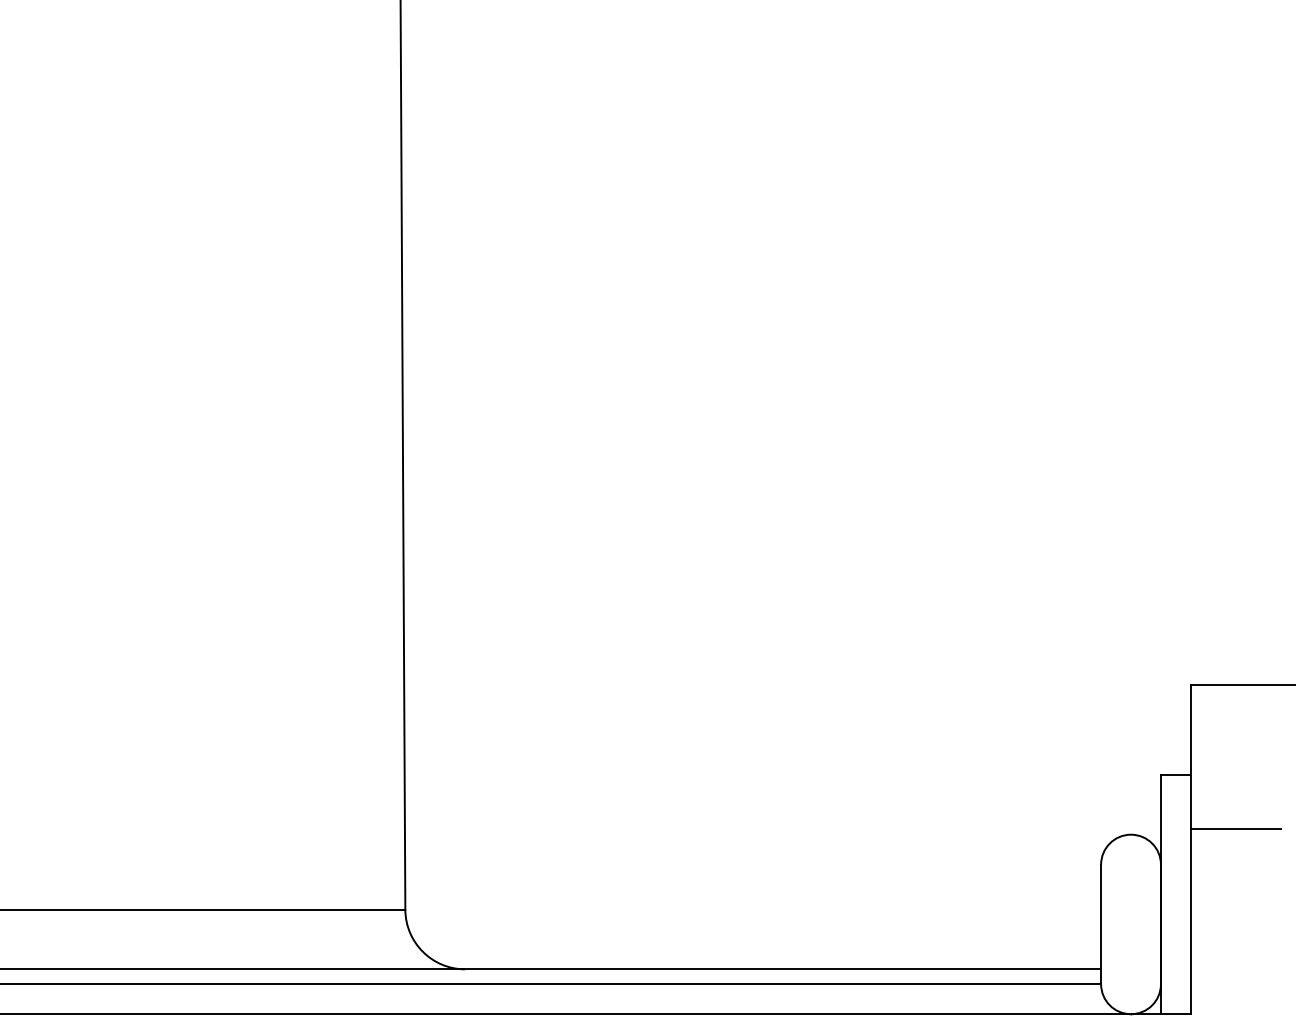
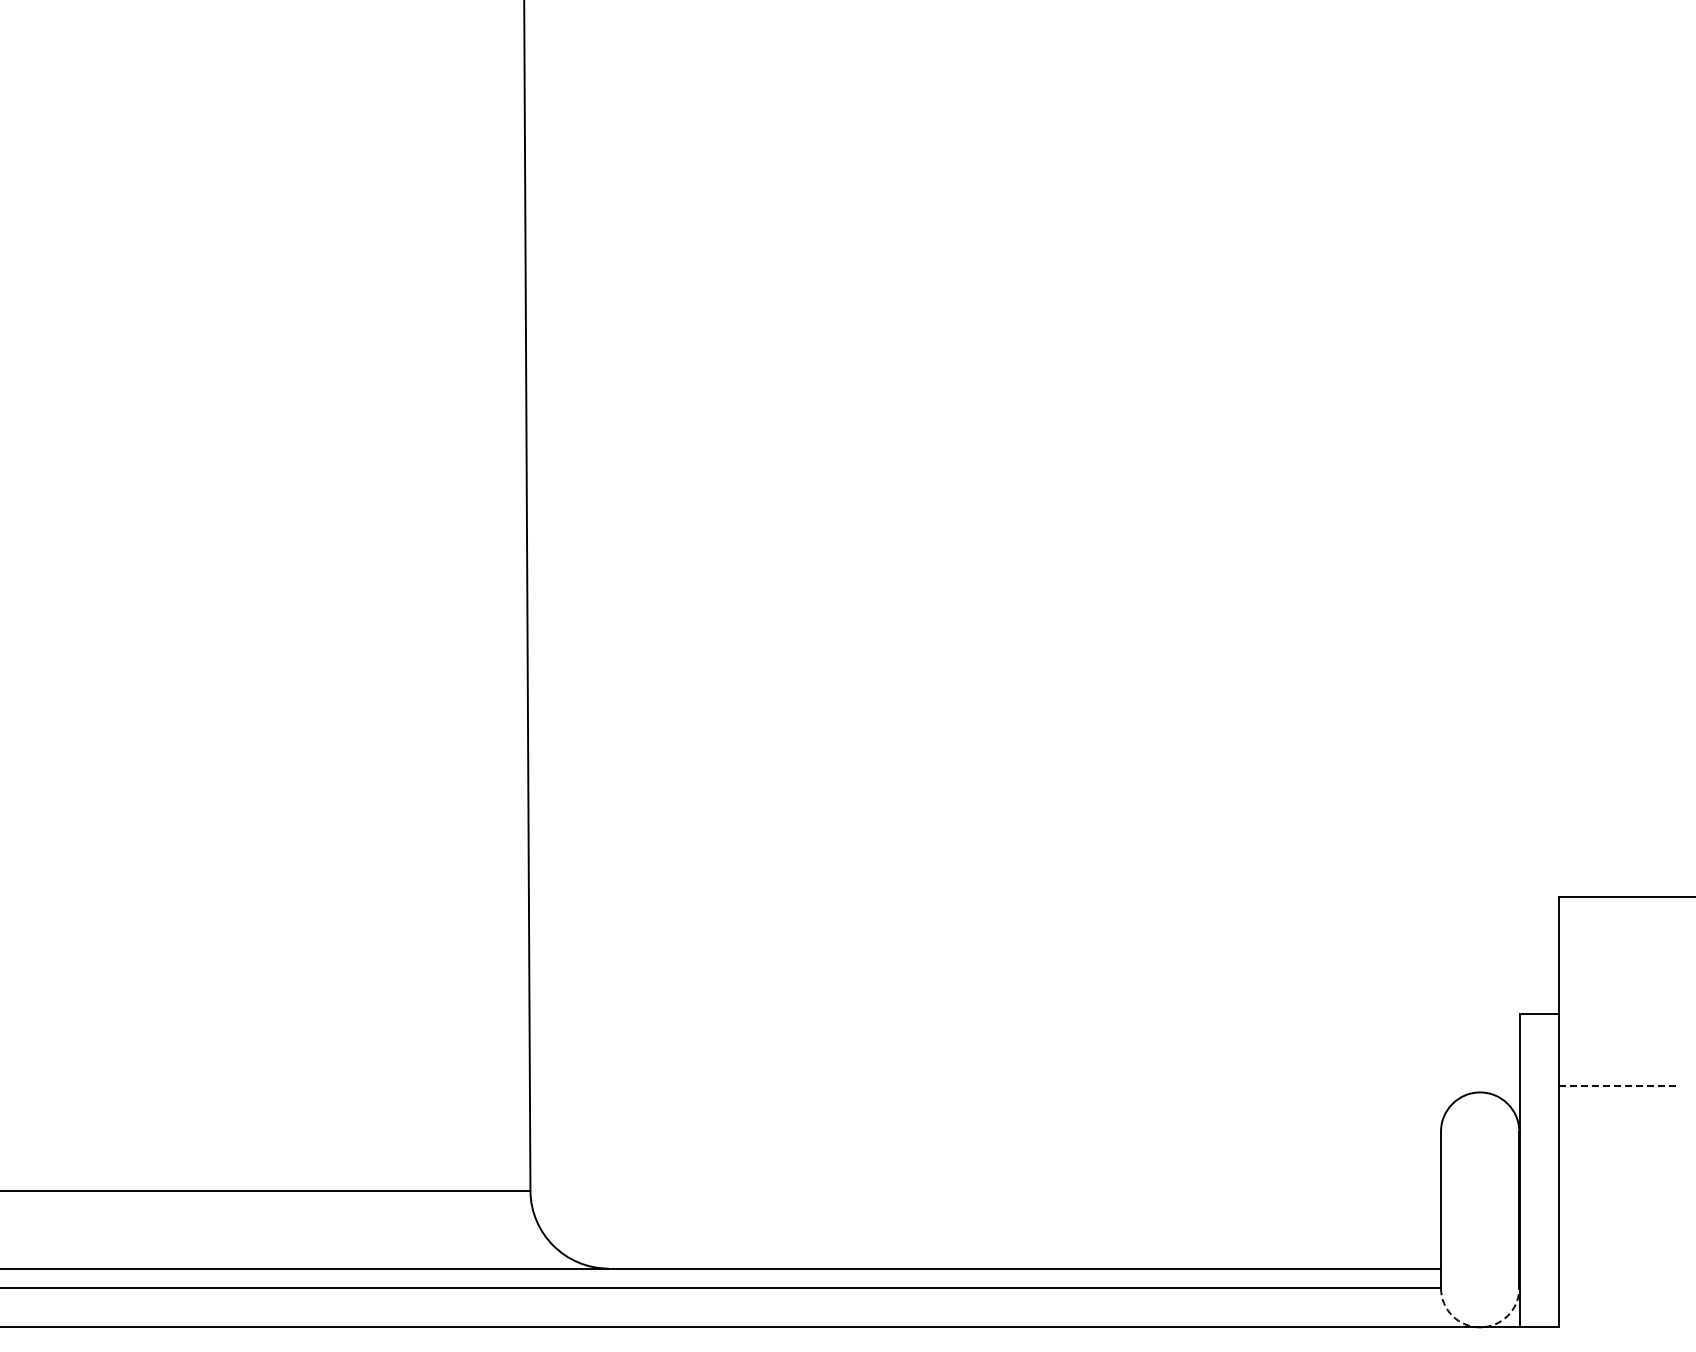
line: (1235, 829) -> (1617, 1085), solid -> dashed
arc: (1131, 1014) -> (1480, 1327), solid -> dashed

